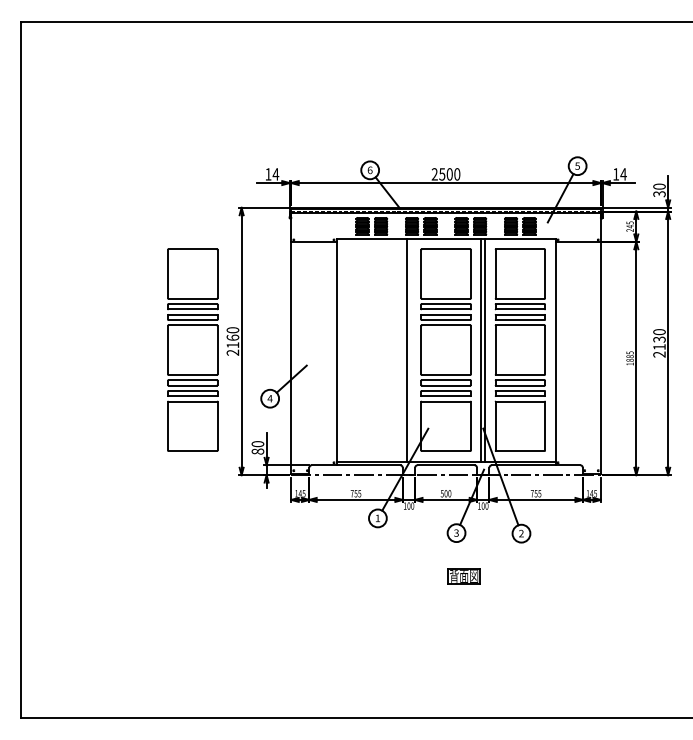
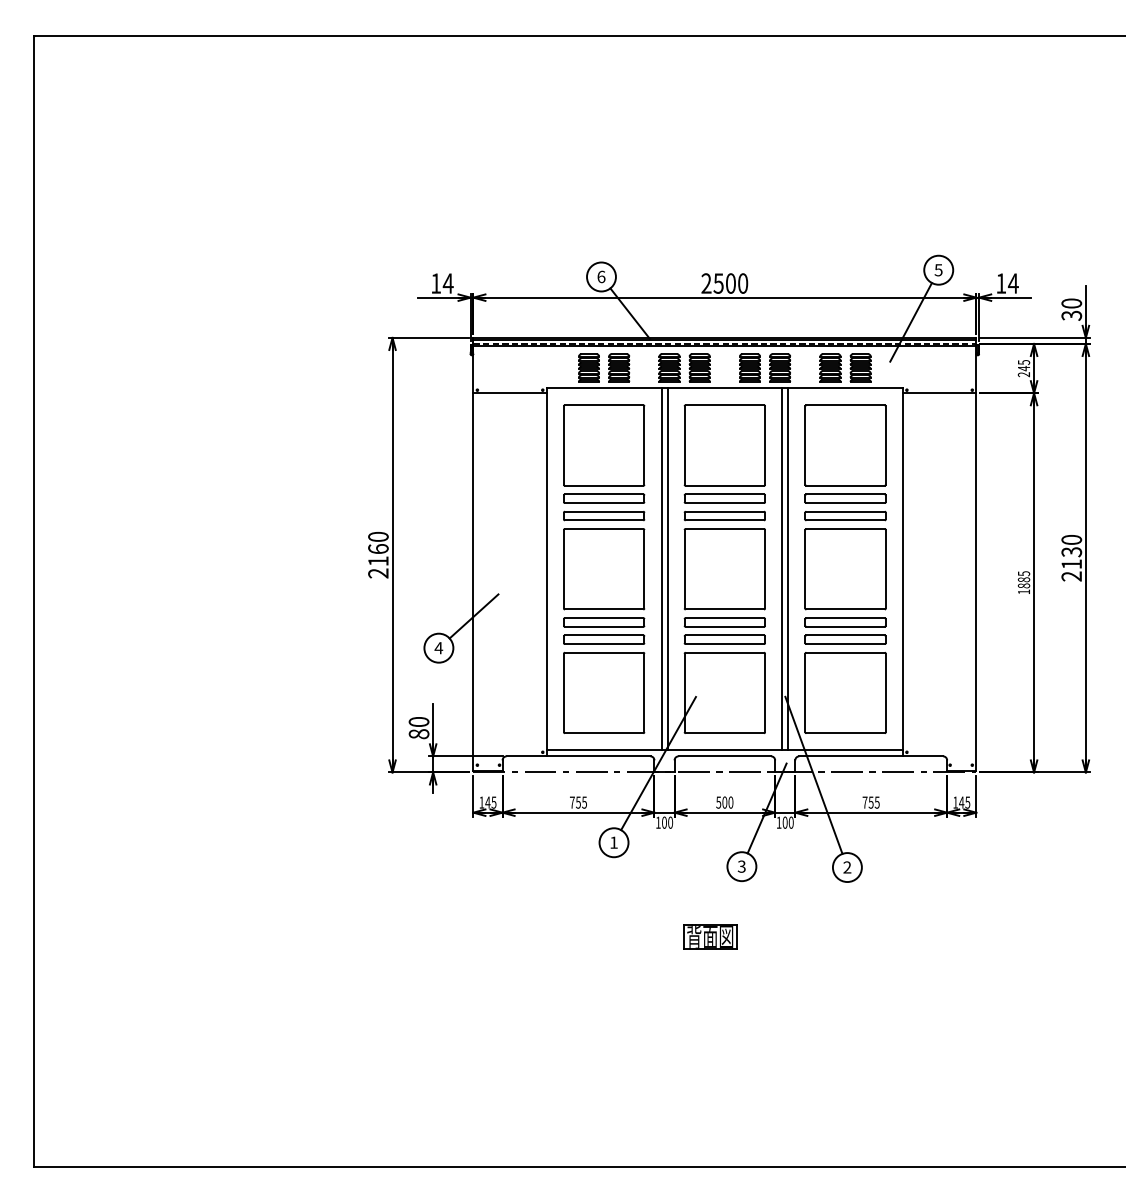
part: (192, 349) -> (603, 568), moved
line: (410, 349) -> (667, 568), added
part: (463, 576) -> (709, 937), moved

